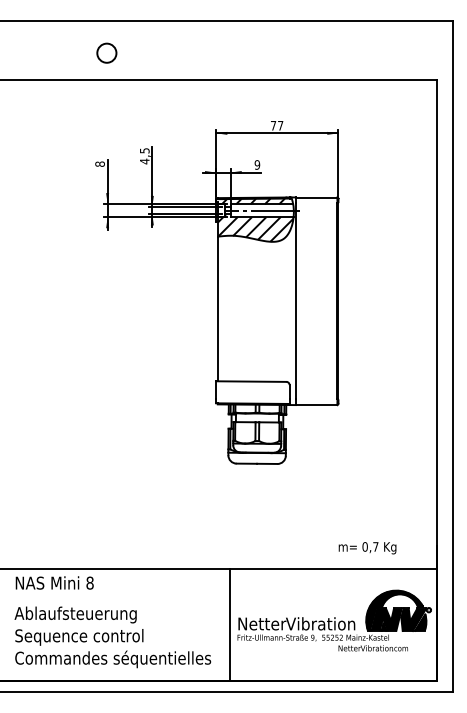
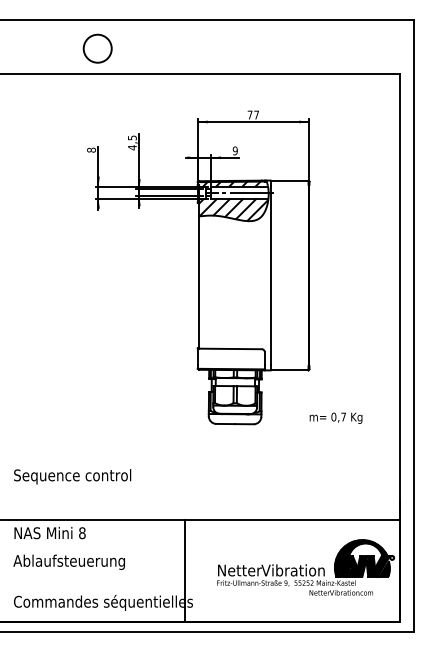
circle: (106, 52) -> (97, 48), size x1.6
text: (366, 547) -> (335, 417), moved
line: (230, 625) -> (185, 571), moved
text: (79, 637) -> (72, 476), moved

